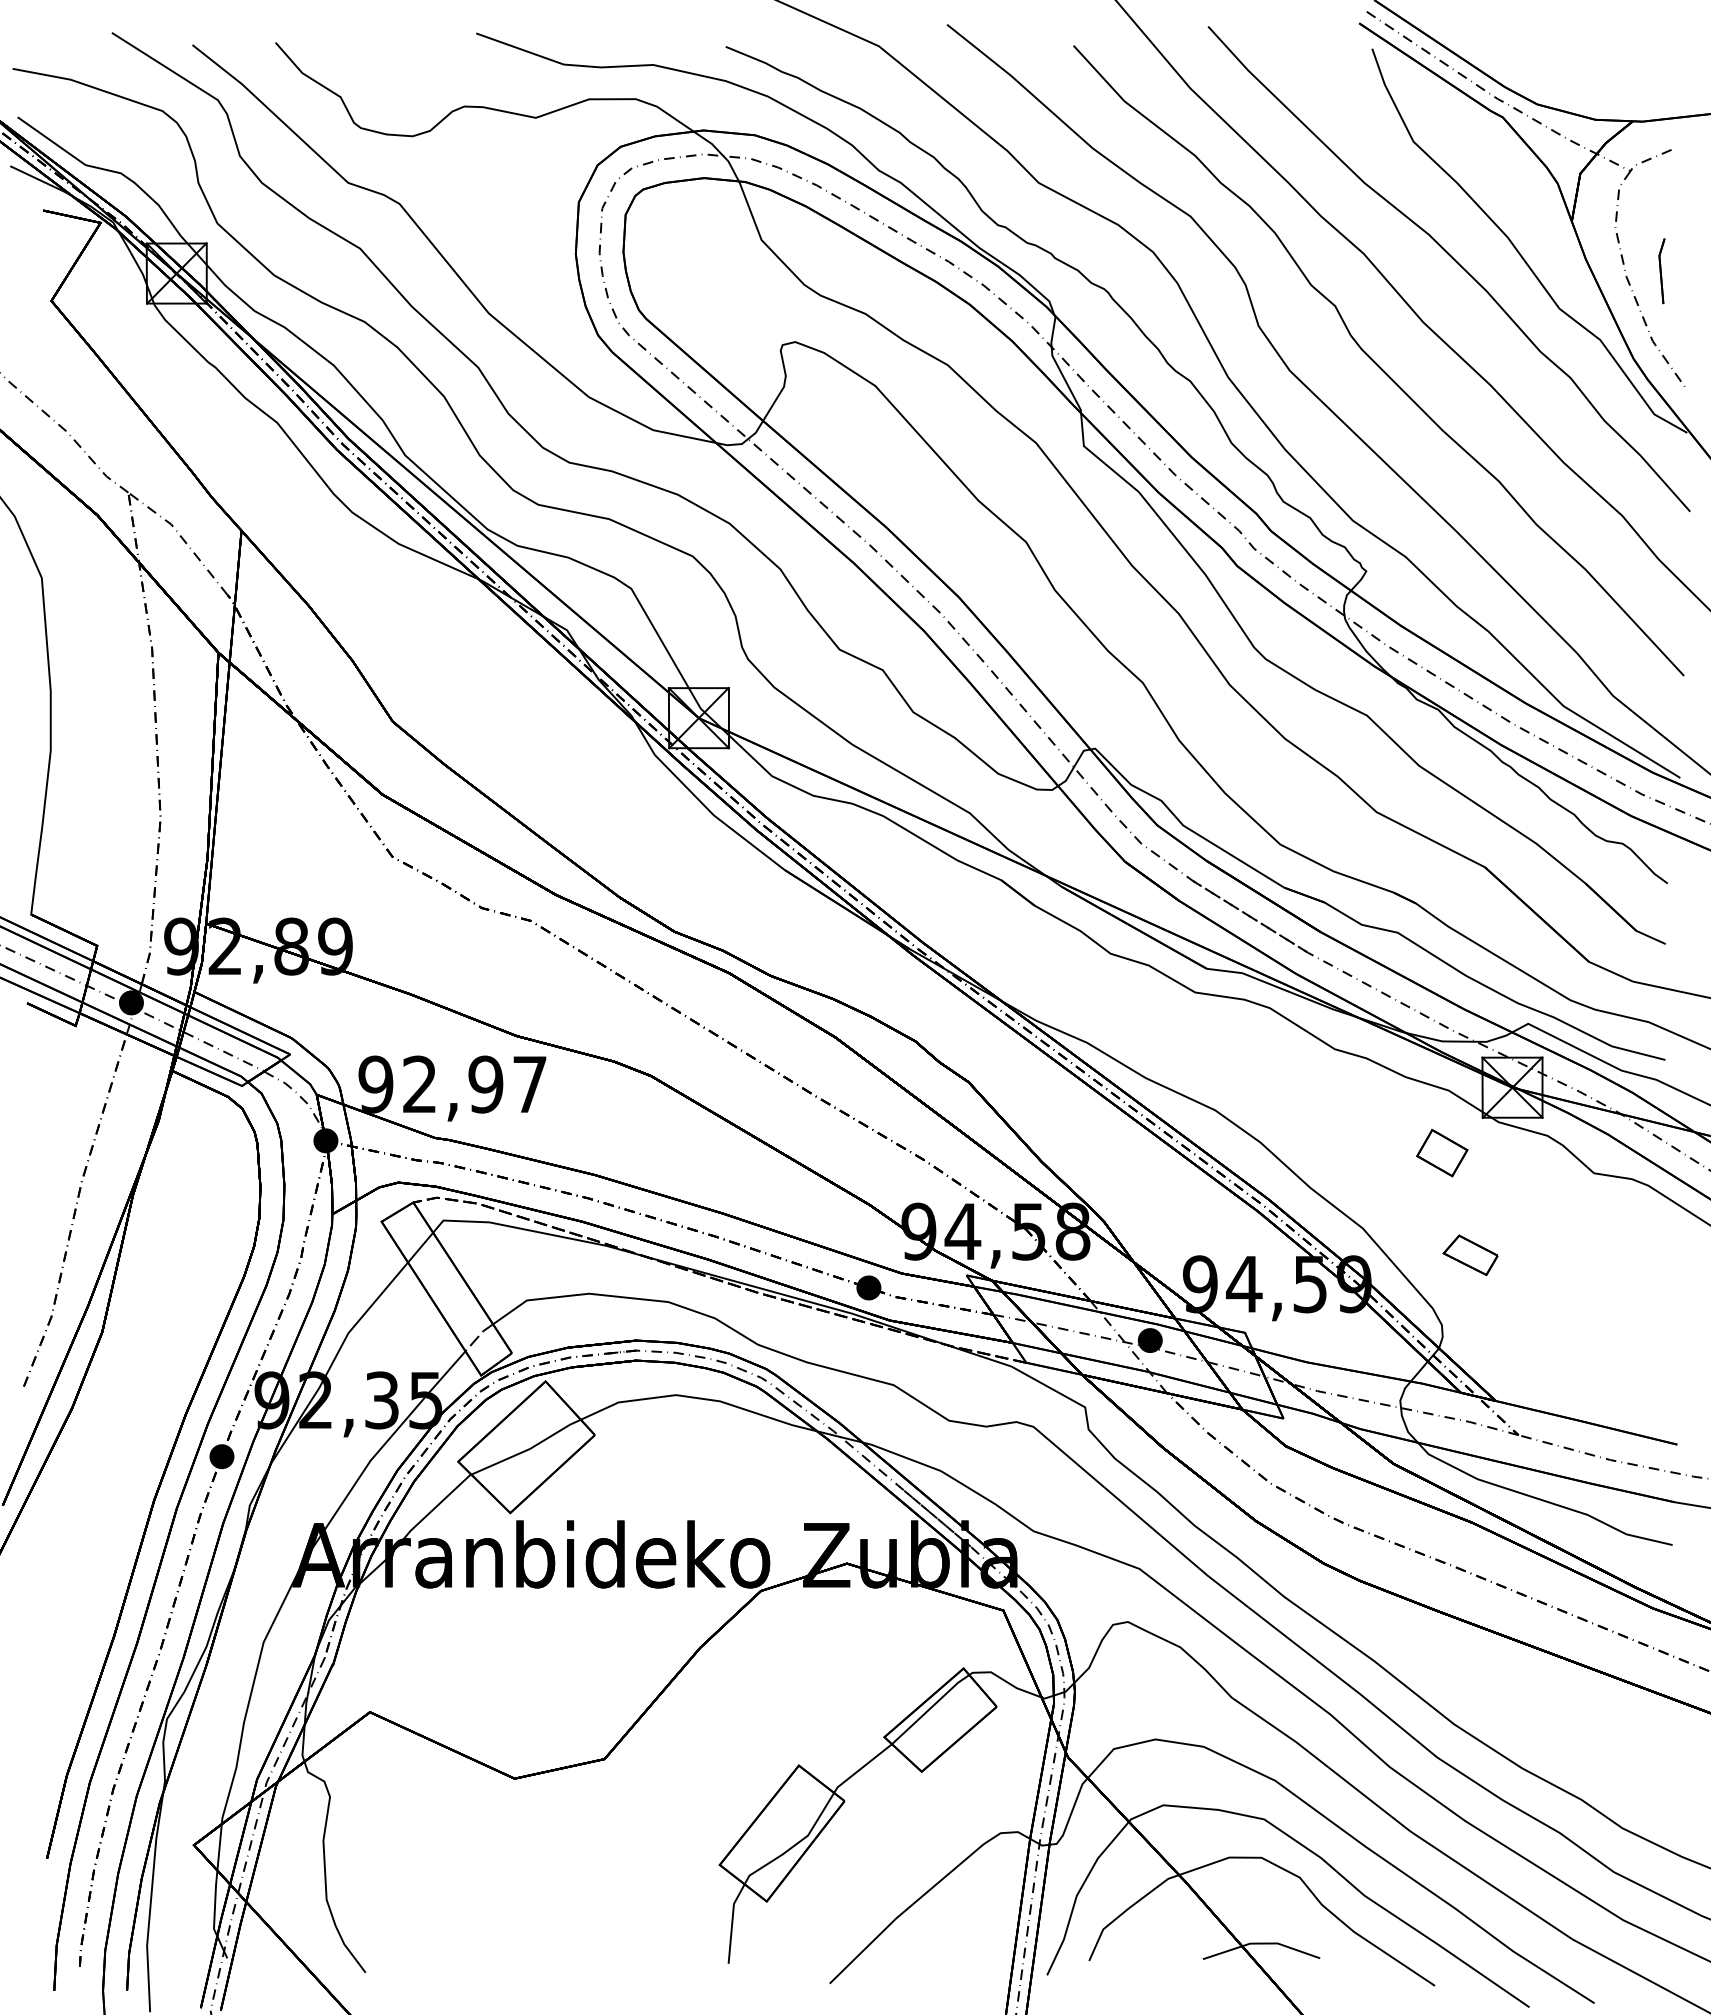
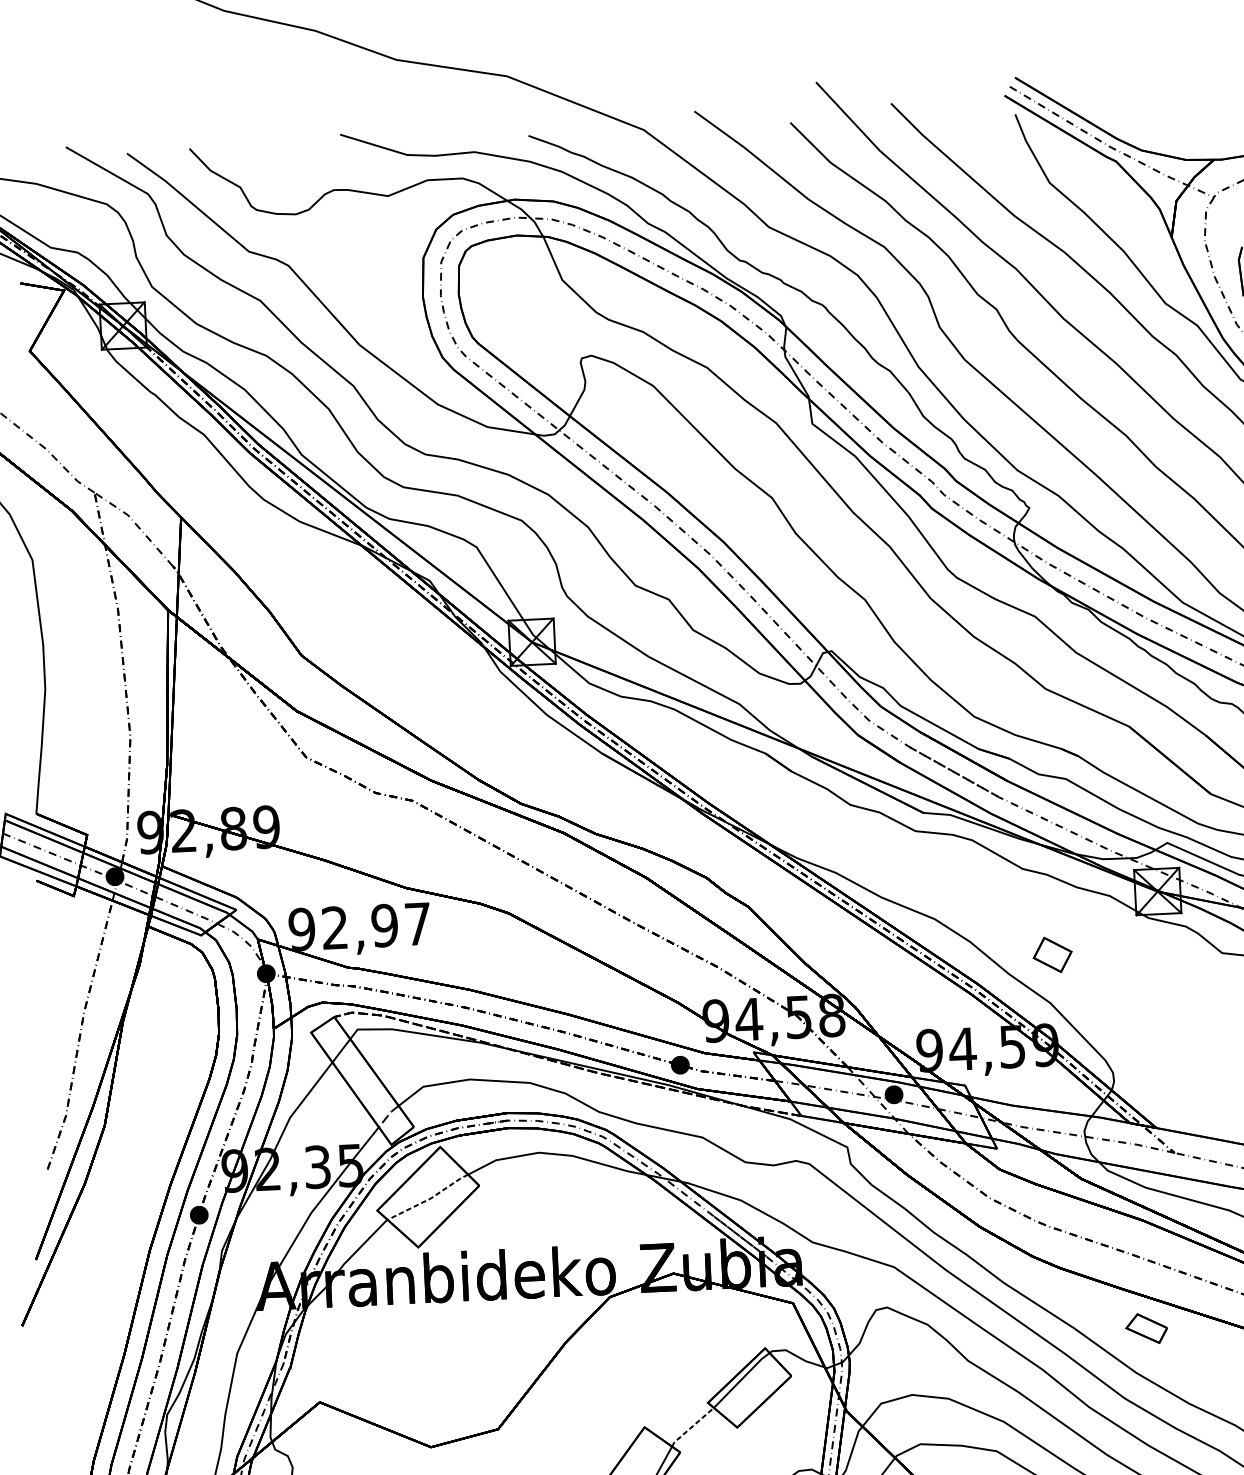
part: (1442, 1153) -> (1052, 955), moved
part: (1470, 1255) -> (1146, 1328), moved
line: (528, 1449) -> (429, 1198), solid -> dashed
line: (862, 1767) -> (692, 1426), solid -> dashed

